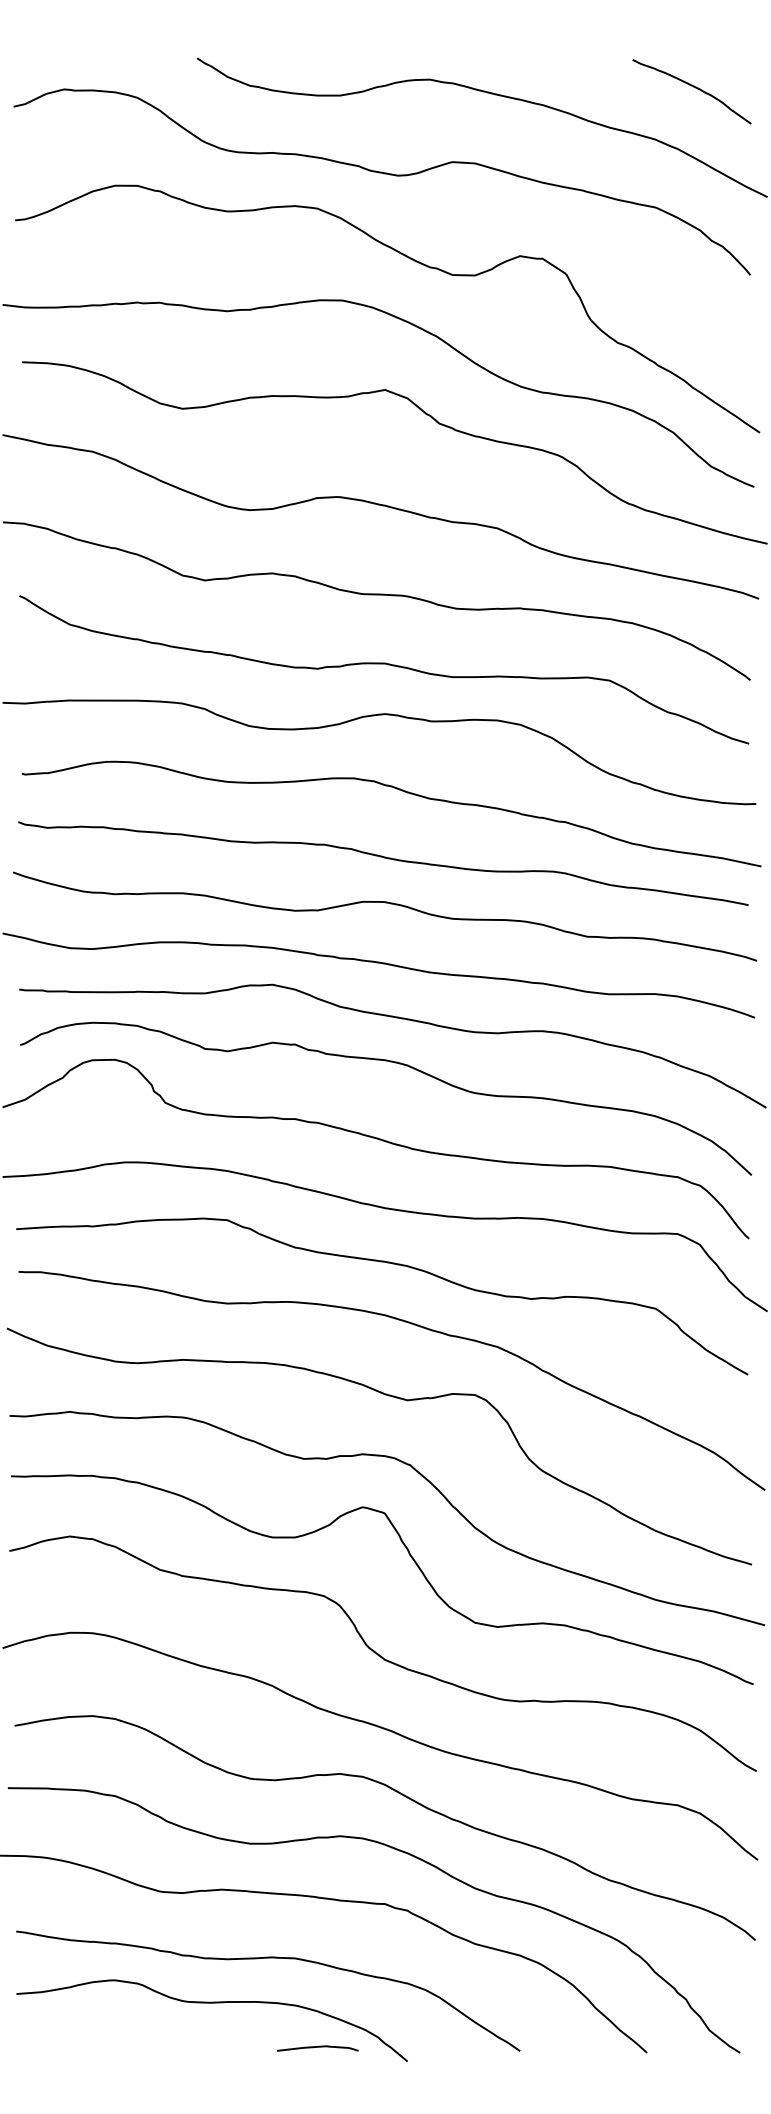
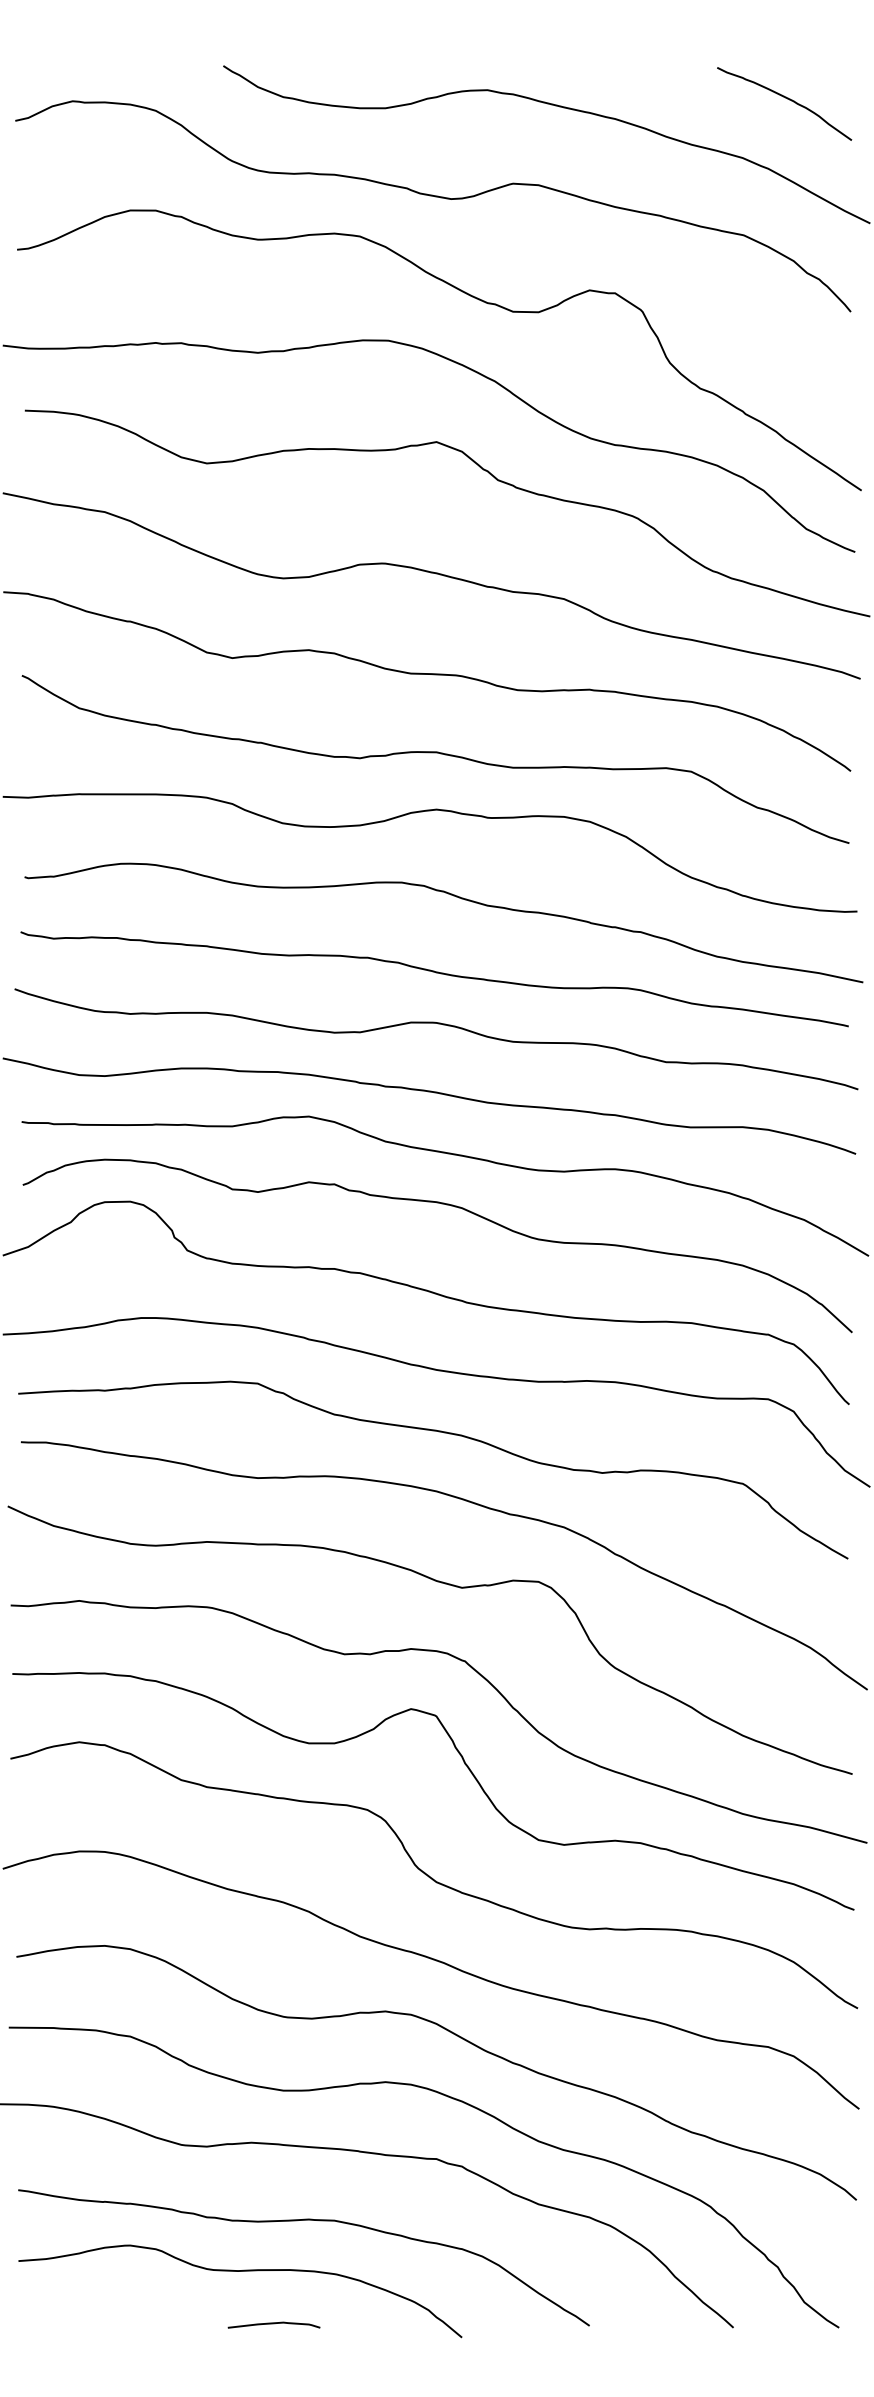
curve: (317, 2047) -> (273, 2323), moved

